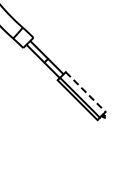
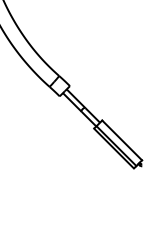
line: (86, 92) -> (122, 140), dashed -> solid

